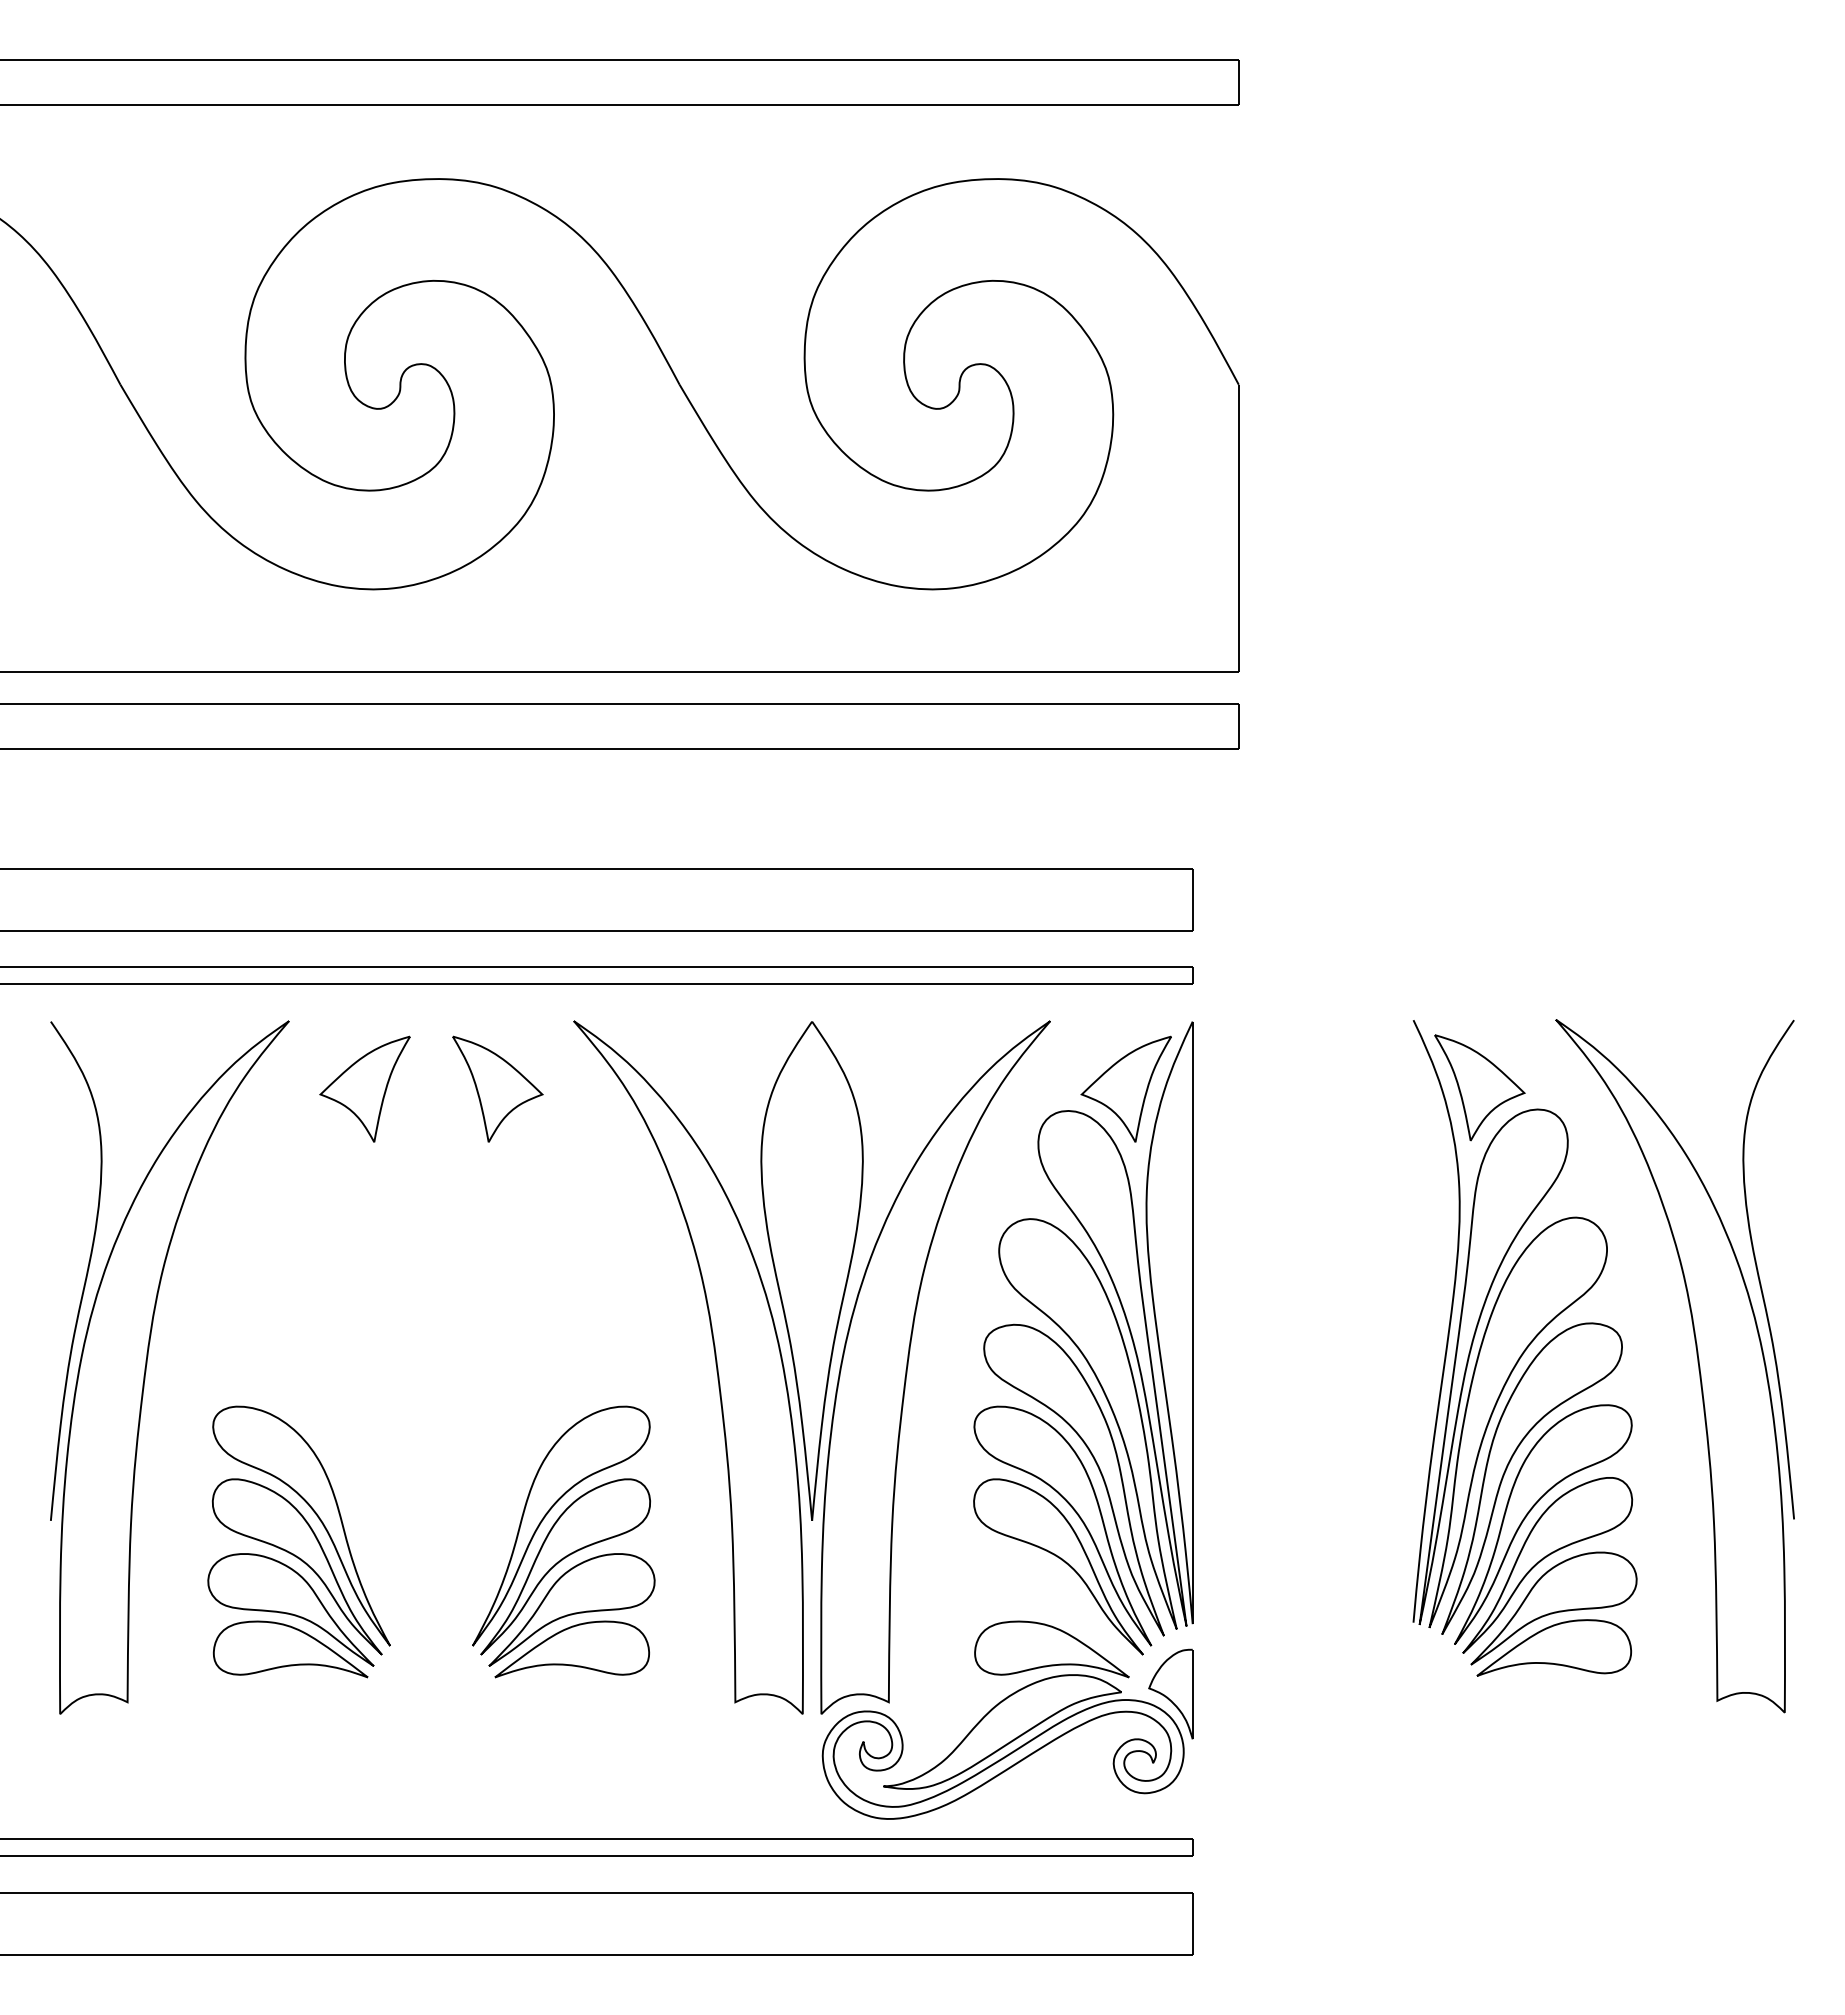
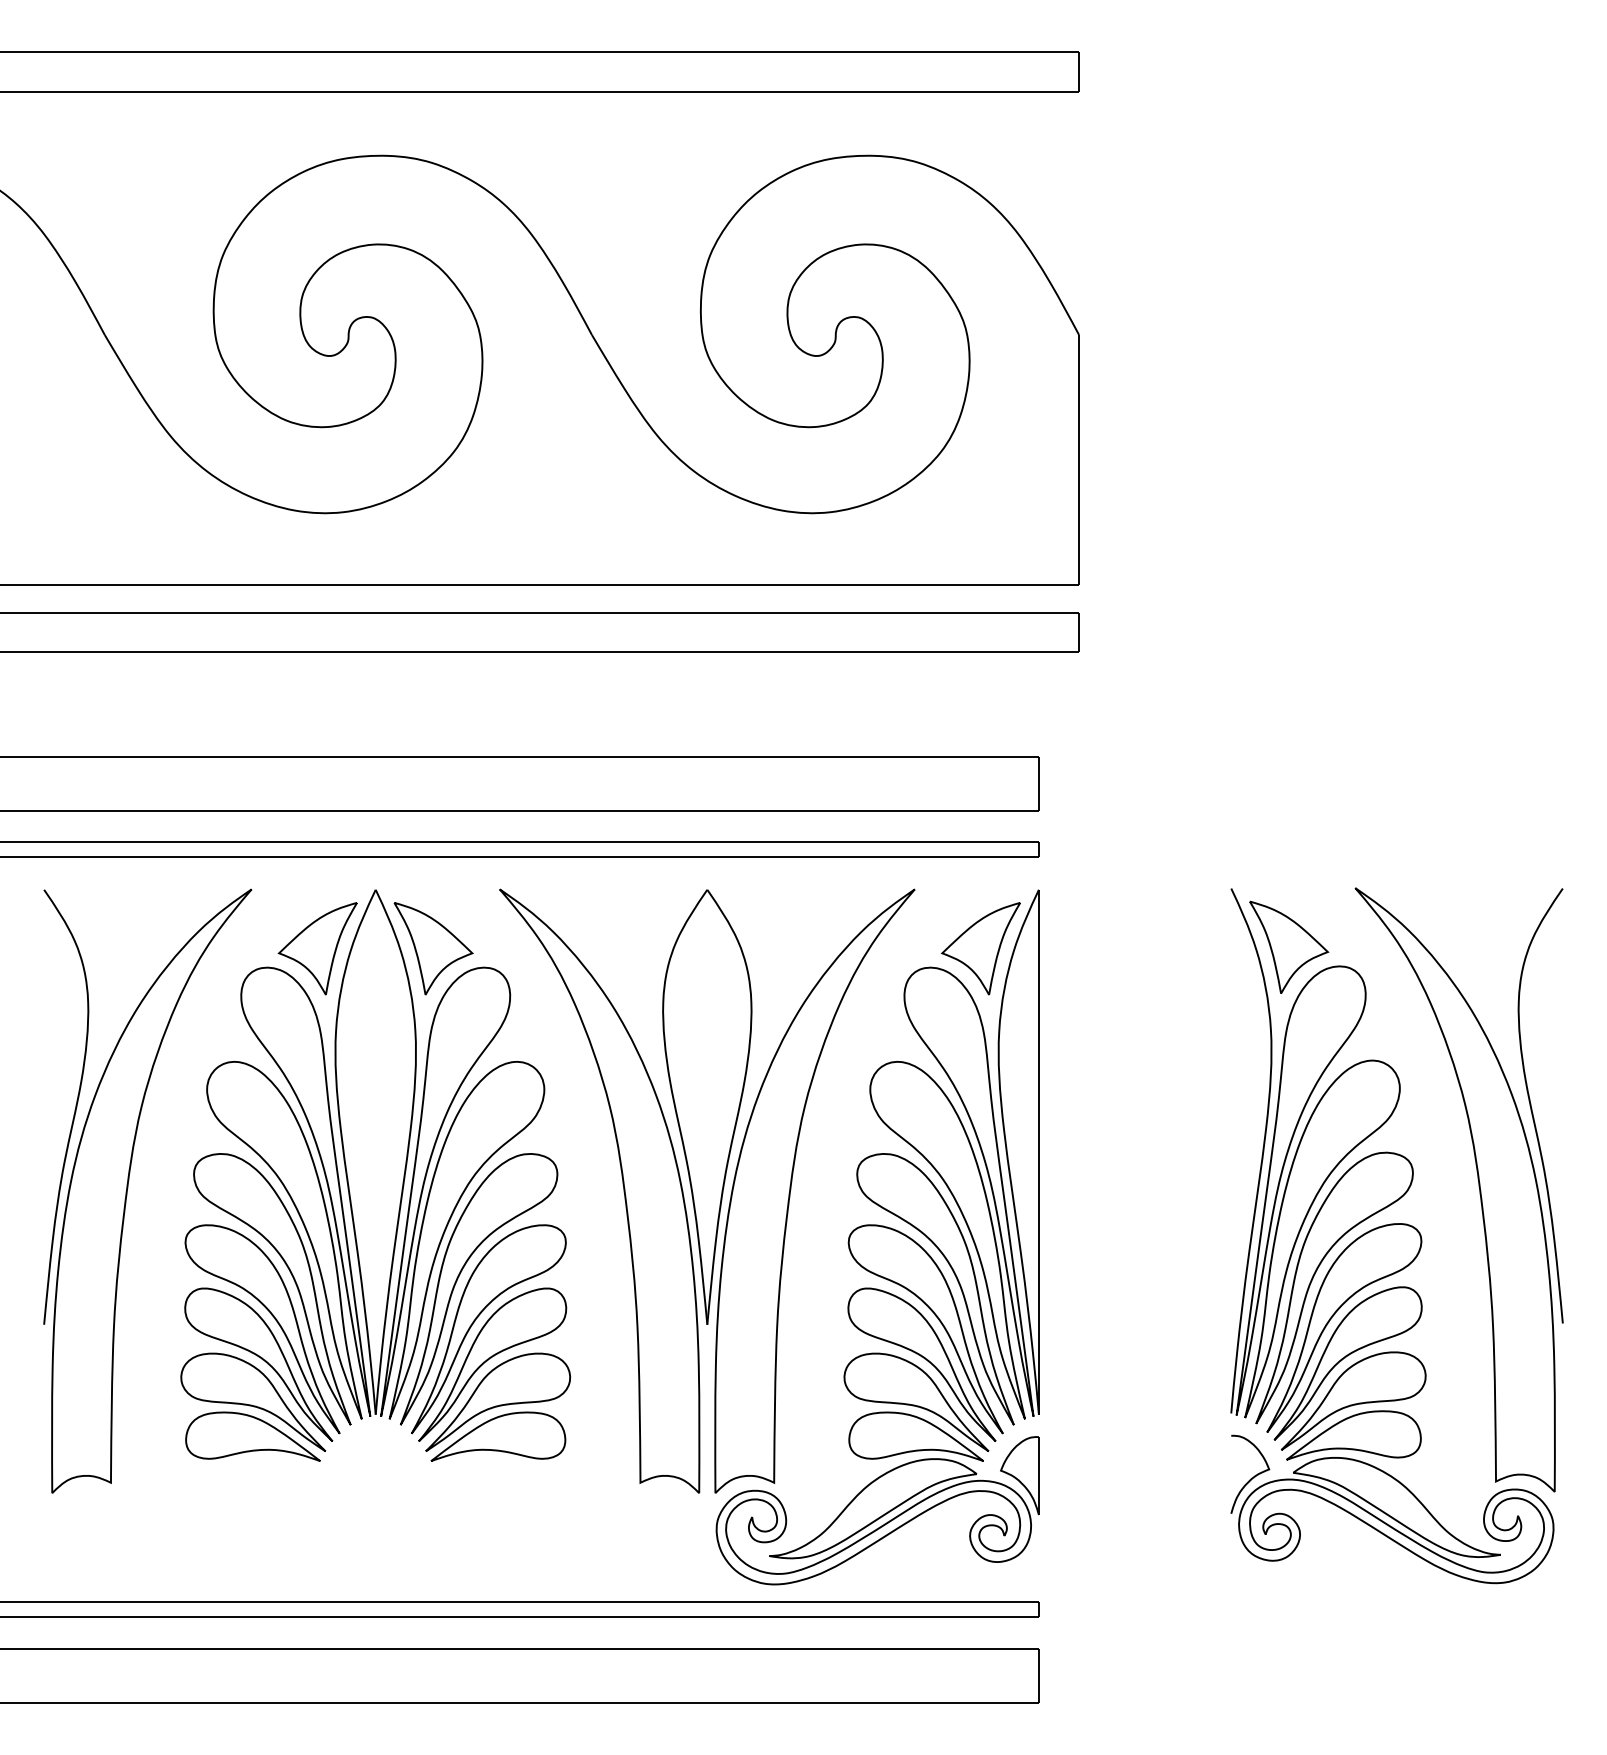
part: (431, 1328) -> (375, 1157), added
part: (1051, 1609) -> (915, 1401), added
part: (1598, 1732) -> (1392, 1509), added

